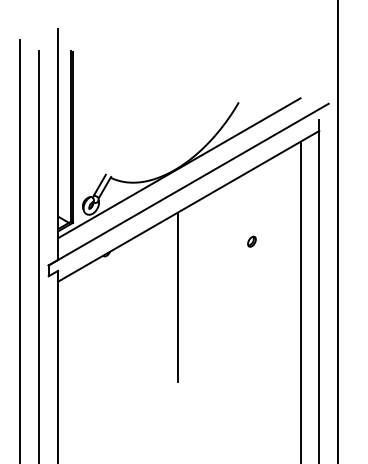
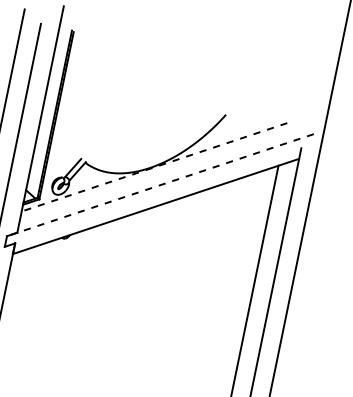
line: (179, 168) -> (154, 167), solid -> dashed
line: (188, 184) -> (160, 185), solid -> dashed
part: (251, 241) -> (210, 253), removed
line: (177, 296) -> (126, 292), removed

